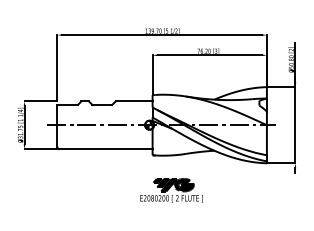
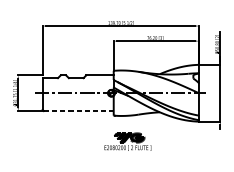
line: (105, 149) -> (78, 111), solid -> dashed

